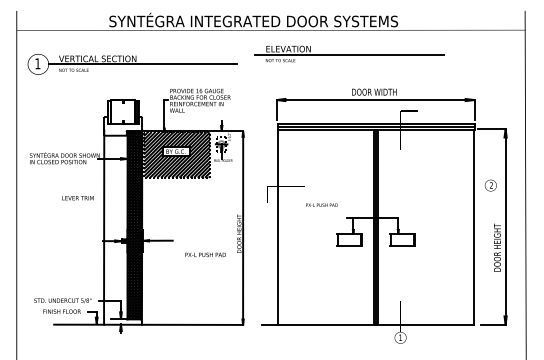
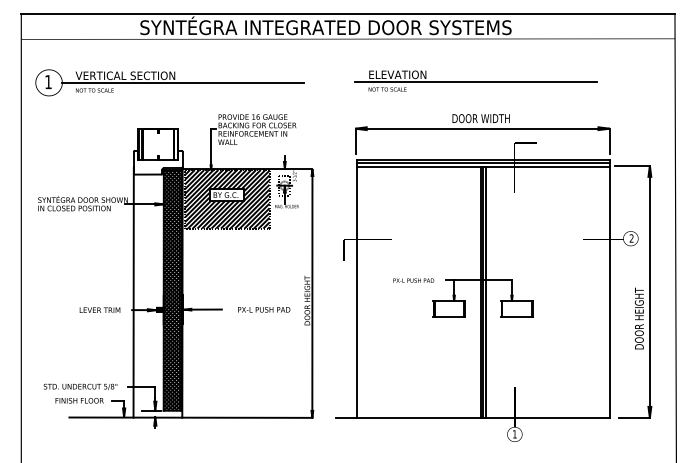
line: (270, 10) -> (347, 13), added
part: (349, 53) -> (476, 80), moved
text: (77, 198) -> (99, 310), moved
text: (321, 204) -> (413, 279), moved
text: (205, 254) -> (263, 309), moved

